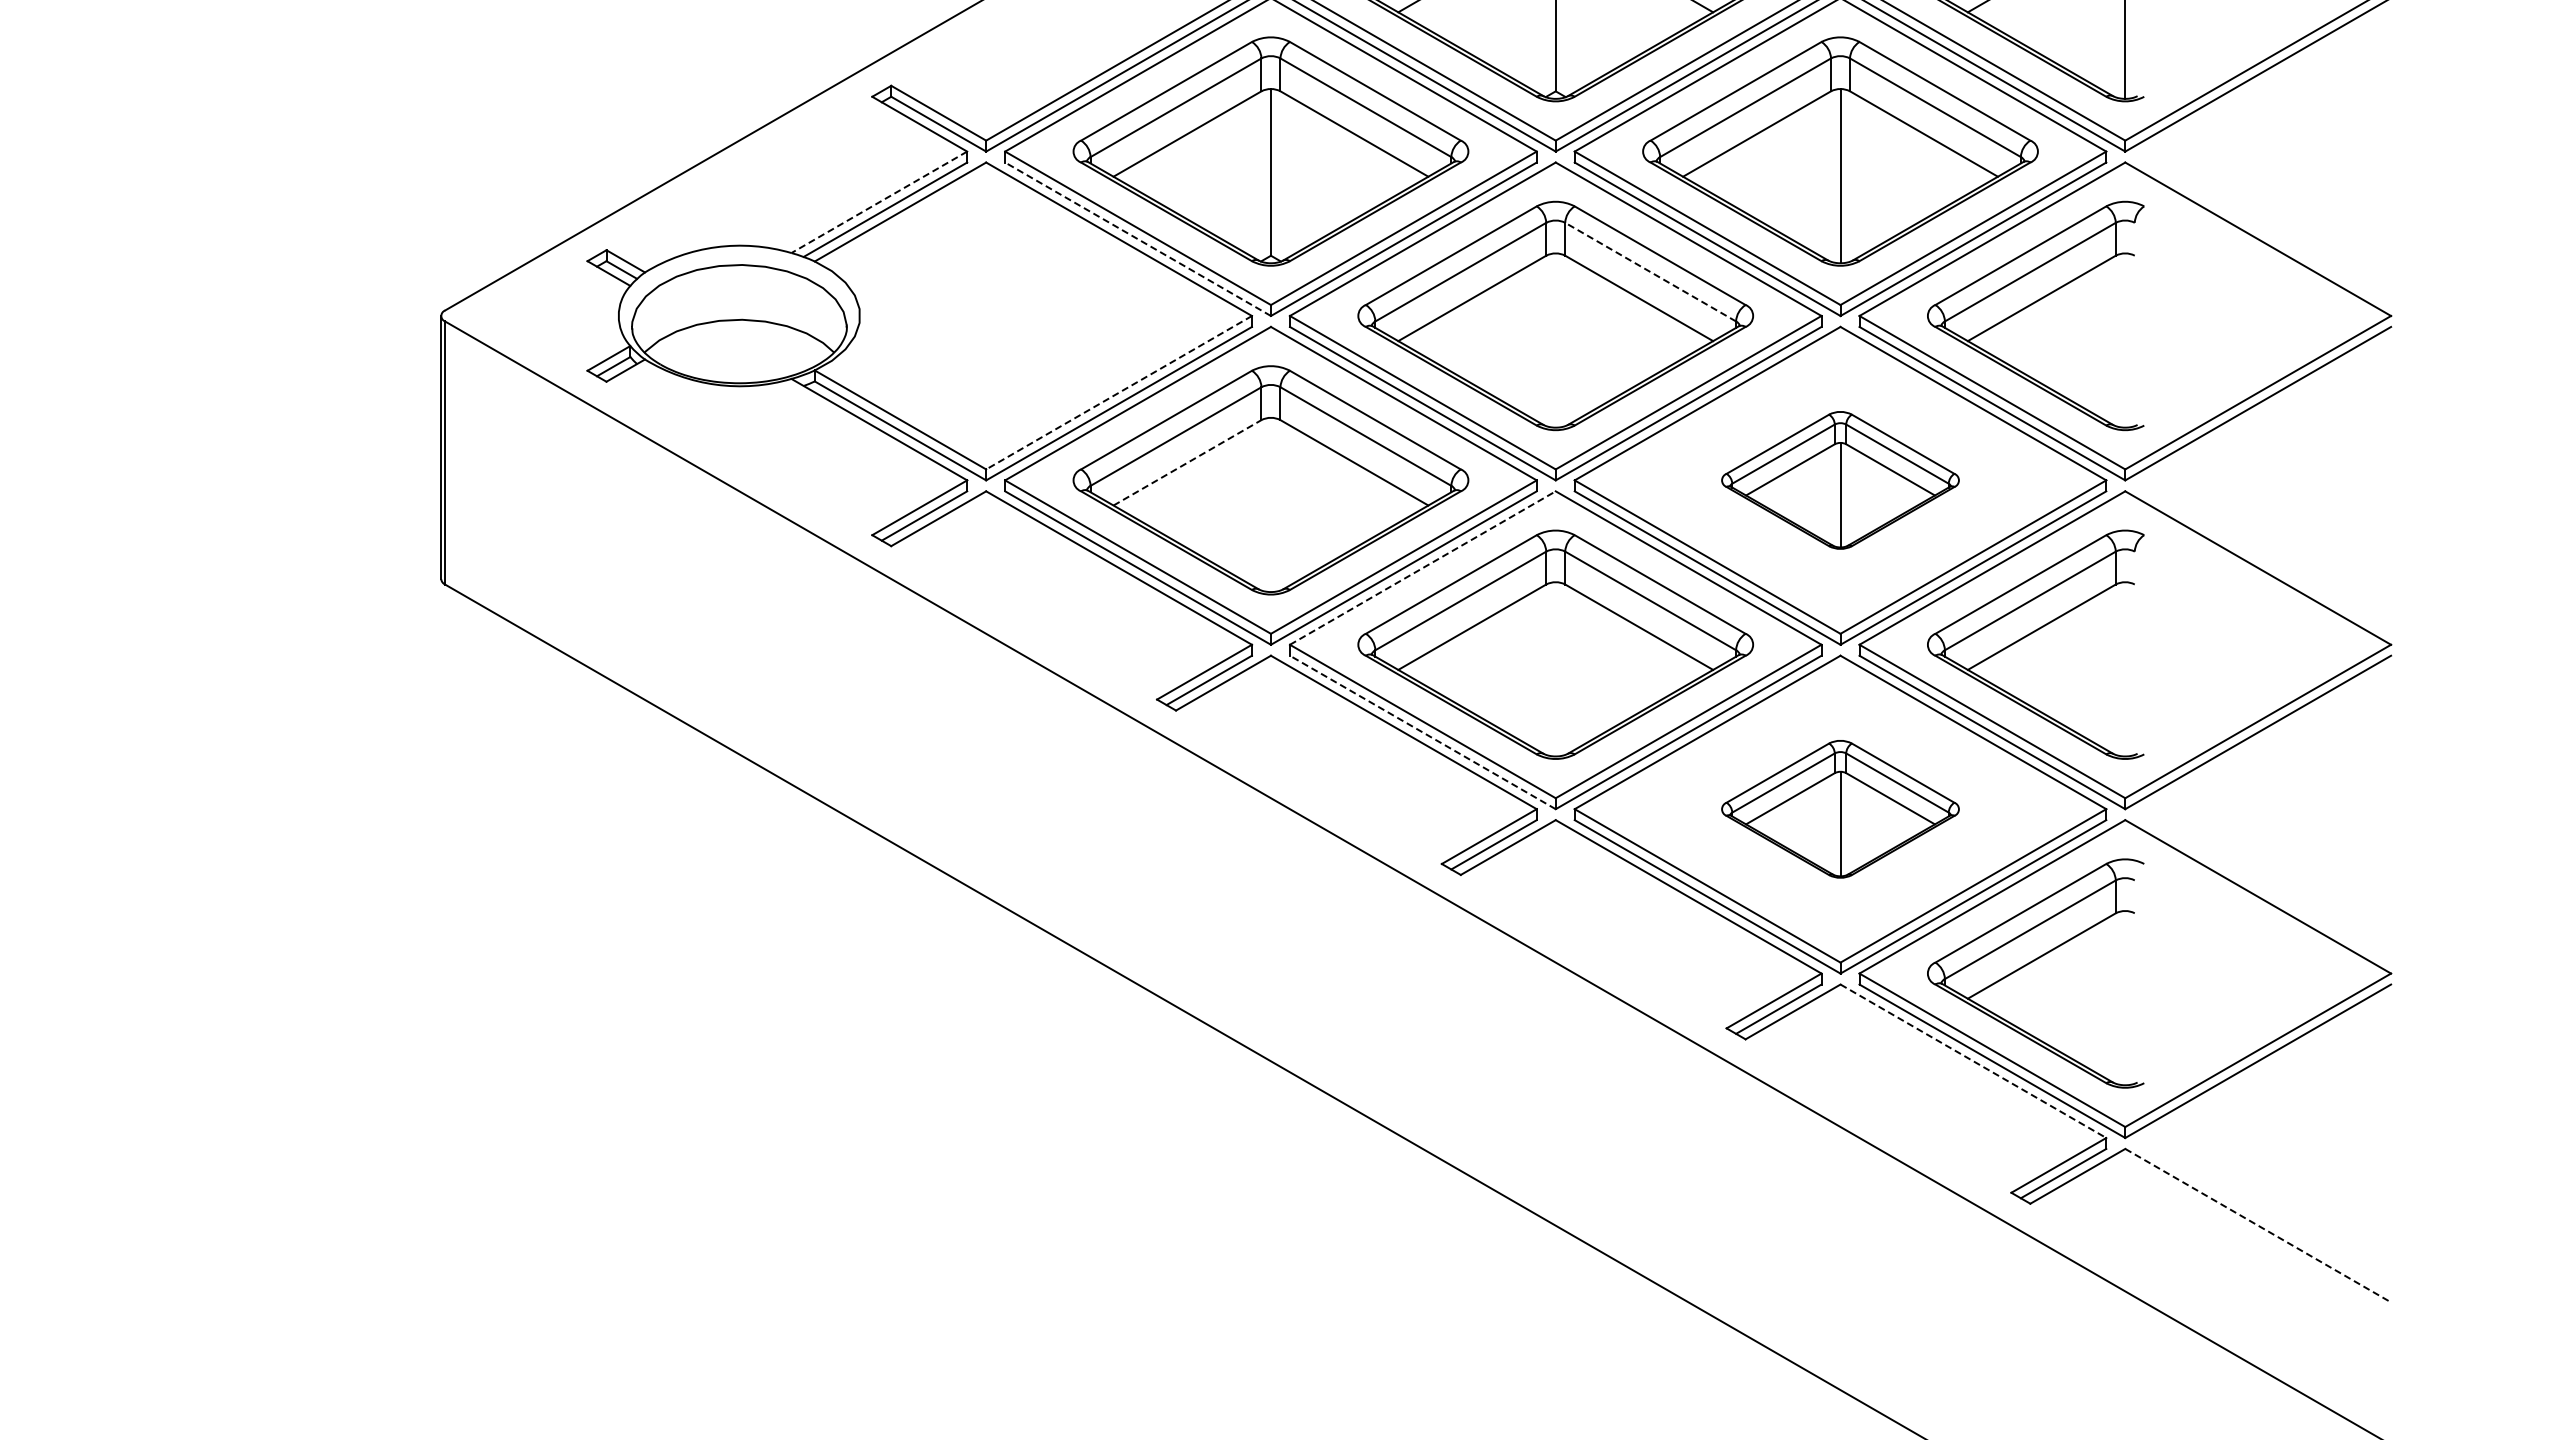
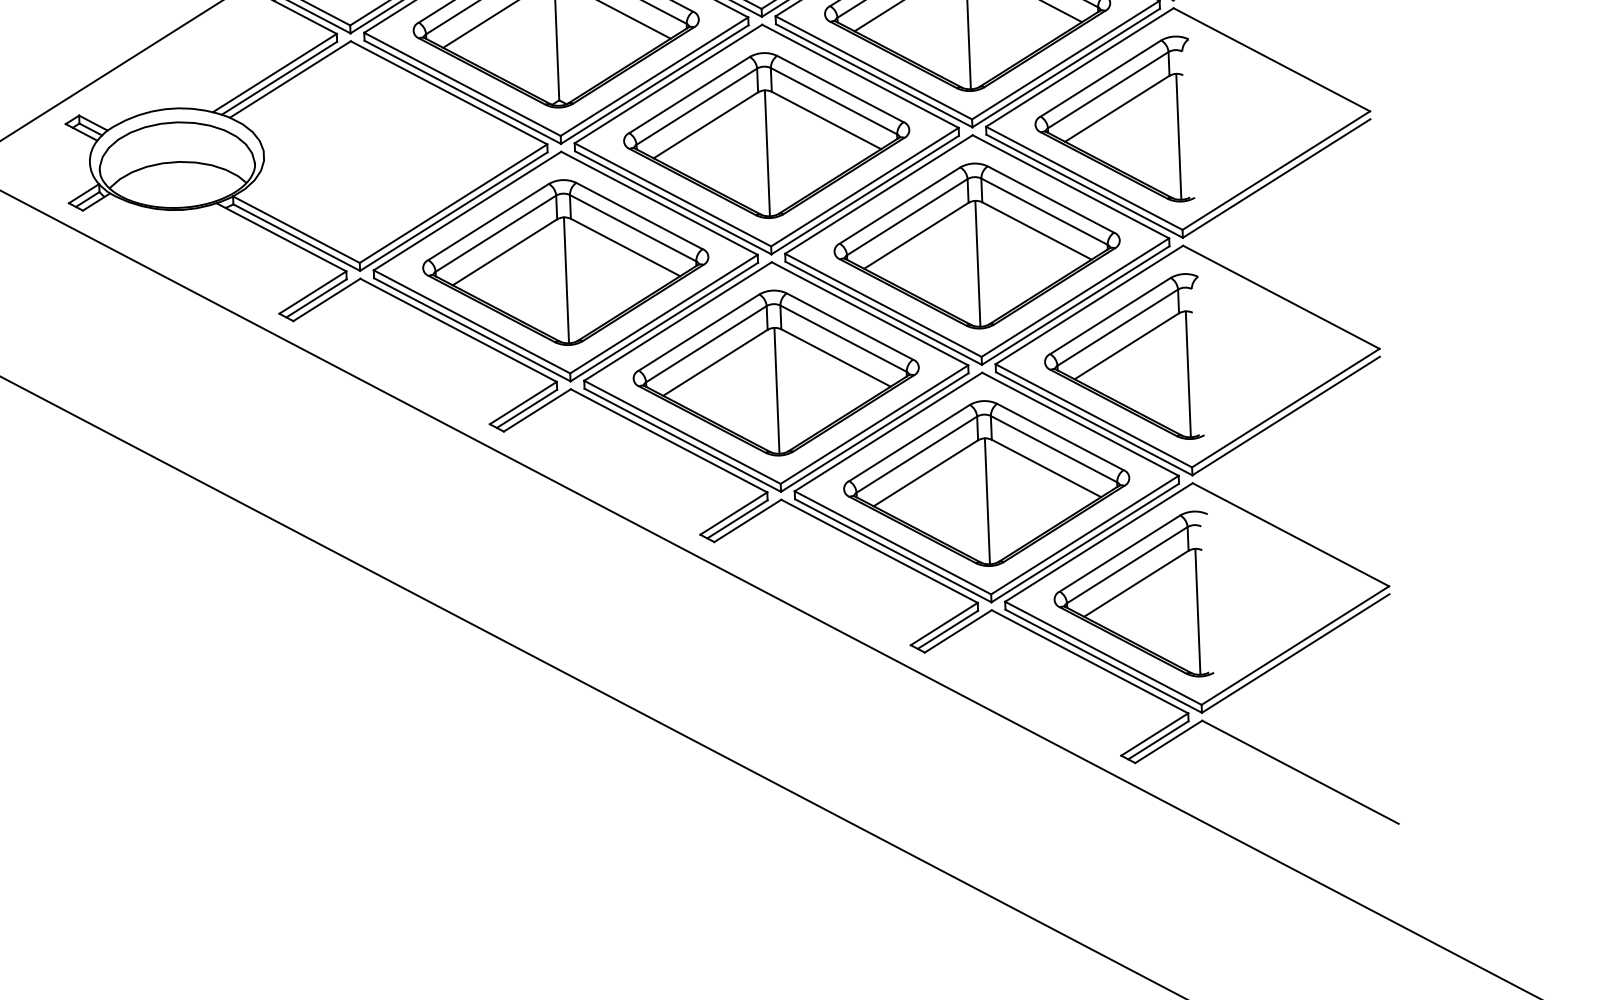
line: (878, 202) -> (274, 73), dashed -> solid
line: (1137, 239) -> (462, 92), dashed -> solid
line: (1650, 272) -> (833, 101), dashed -> solid
line: (1555, 340) -> (767, 153), added
line: (2125, 340) -> (1178, 136), added
line: (1118, 392) -> (453, 203), dashed -> solid
line: (1187, 462) -> (504, 252), dashed -> solid
part: (1840, 480) -> (977, 246), size x1.67
line: (1270, 504) -> (566, 280), added
line: (1423, 567) -> (678, 321), dashed -> solid
line: (1555, 669) -> (776, 390), added
line: (2125, 669) -> (1188, 374), added
line: (1422, 732) -> (682, 440), dashed -> solid
part: (1840, 809) -> (986, 483), size x1.67
line: (2125, 998) -> (1198, 612), added
line: (1973, 1061) -> (1090, 661), dashed -> solid
line: (2258, 1225) -> (1300, 772), dashed -> solid

